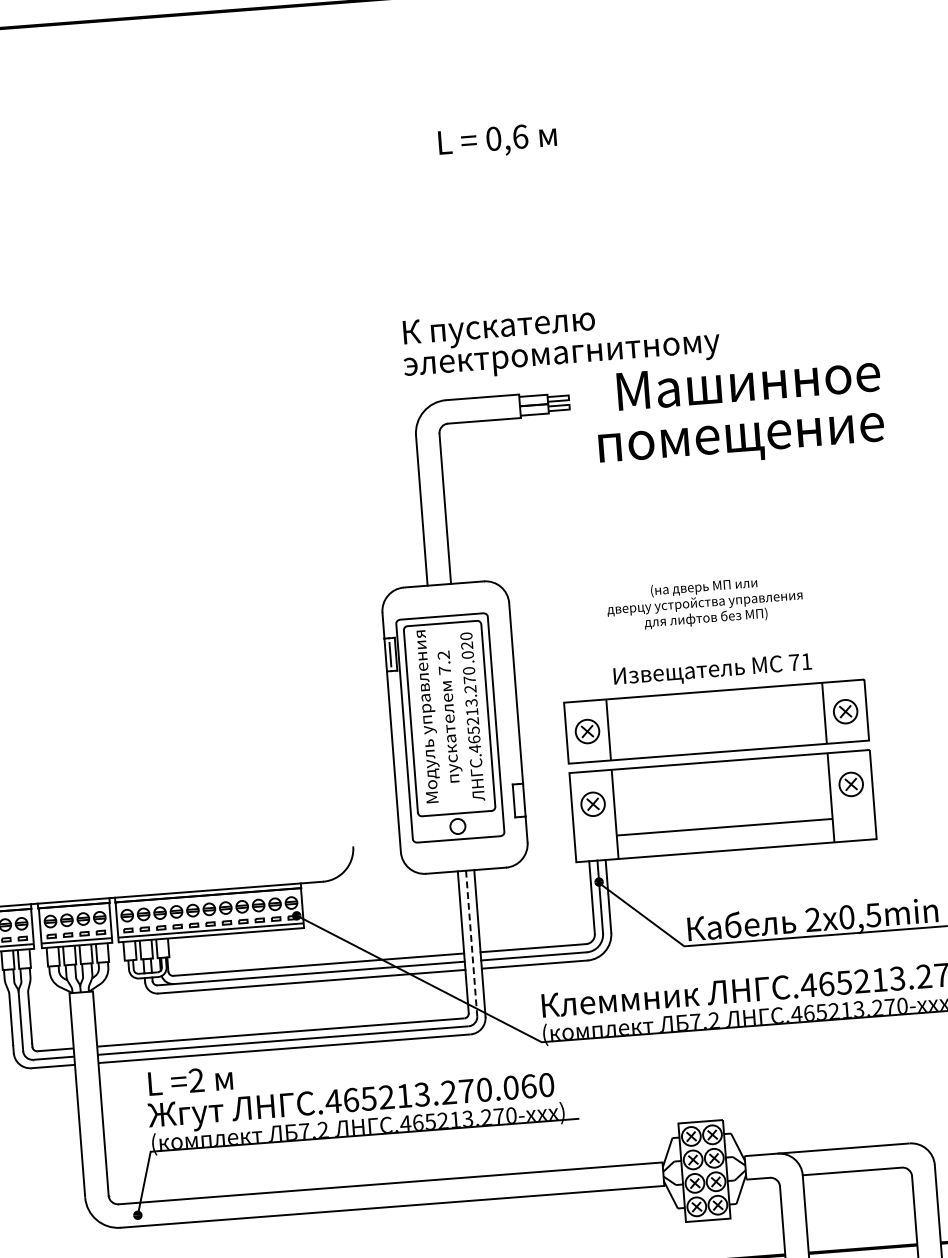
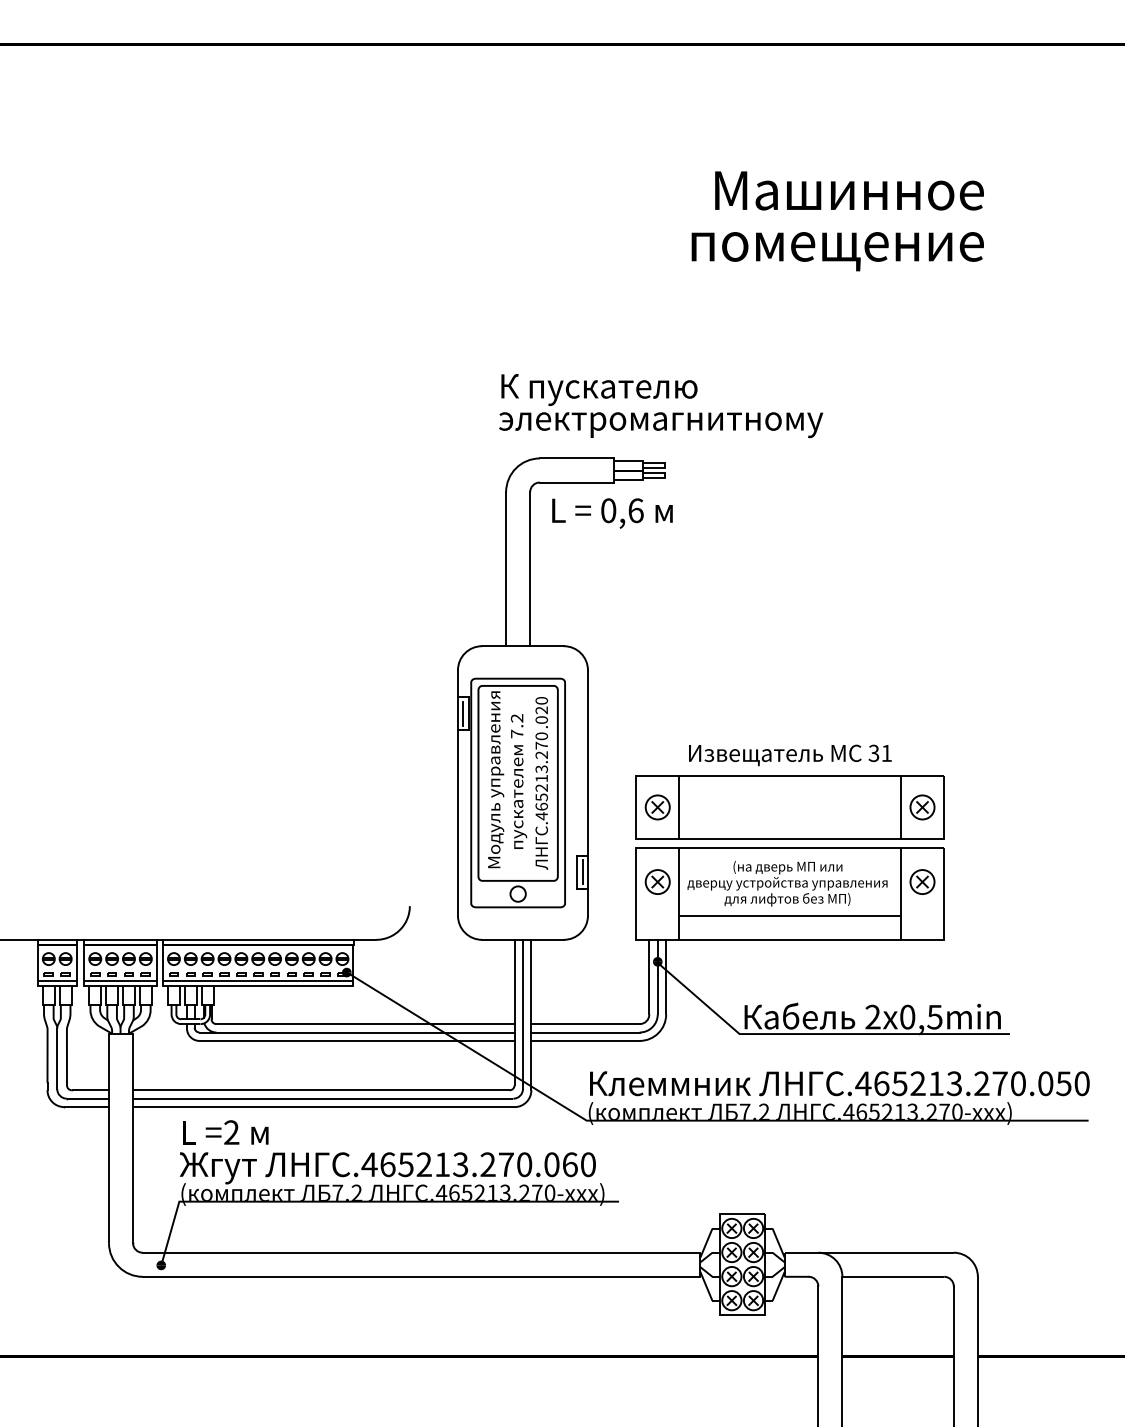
text: (497, 141) -> (612, 513), moved
text: (739, 412) -> (837, 221), moved
text: (704, 602) -> (787, 883), moved
text: (793, 662) -> (873, 753), 71 -> 31
line: (520, 800) -> (583, 872), added
line: (471, 943) -> (522, 1014), dashed -> solid

